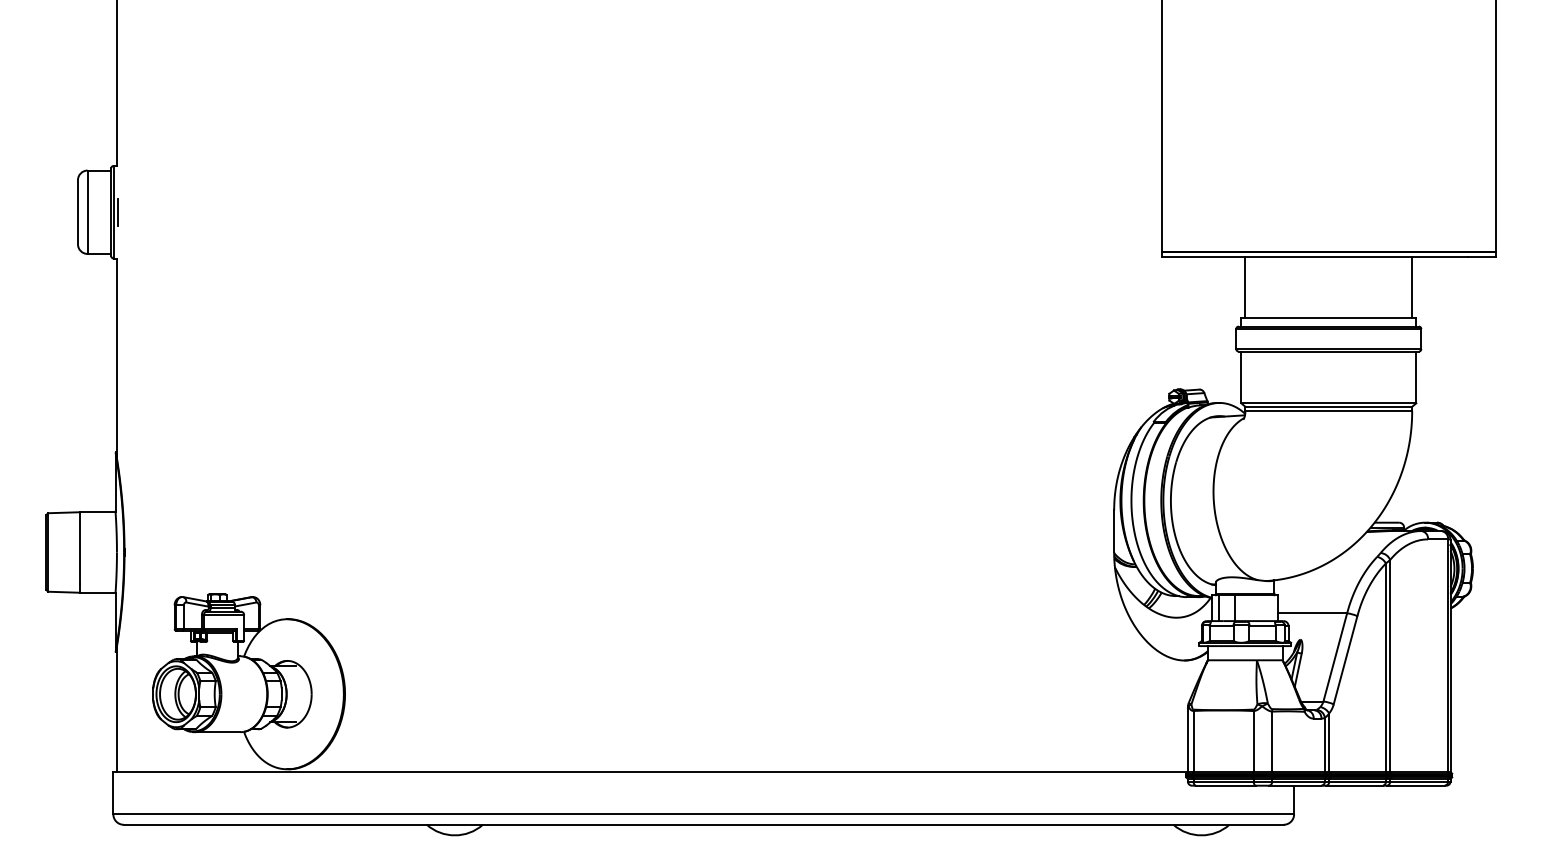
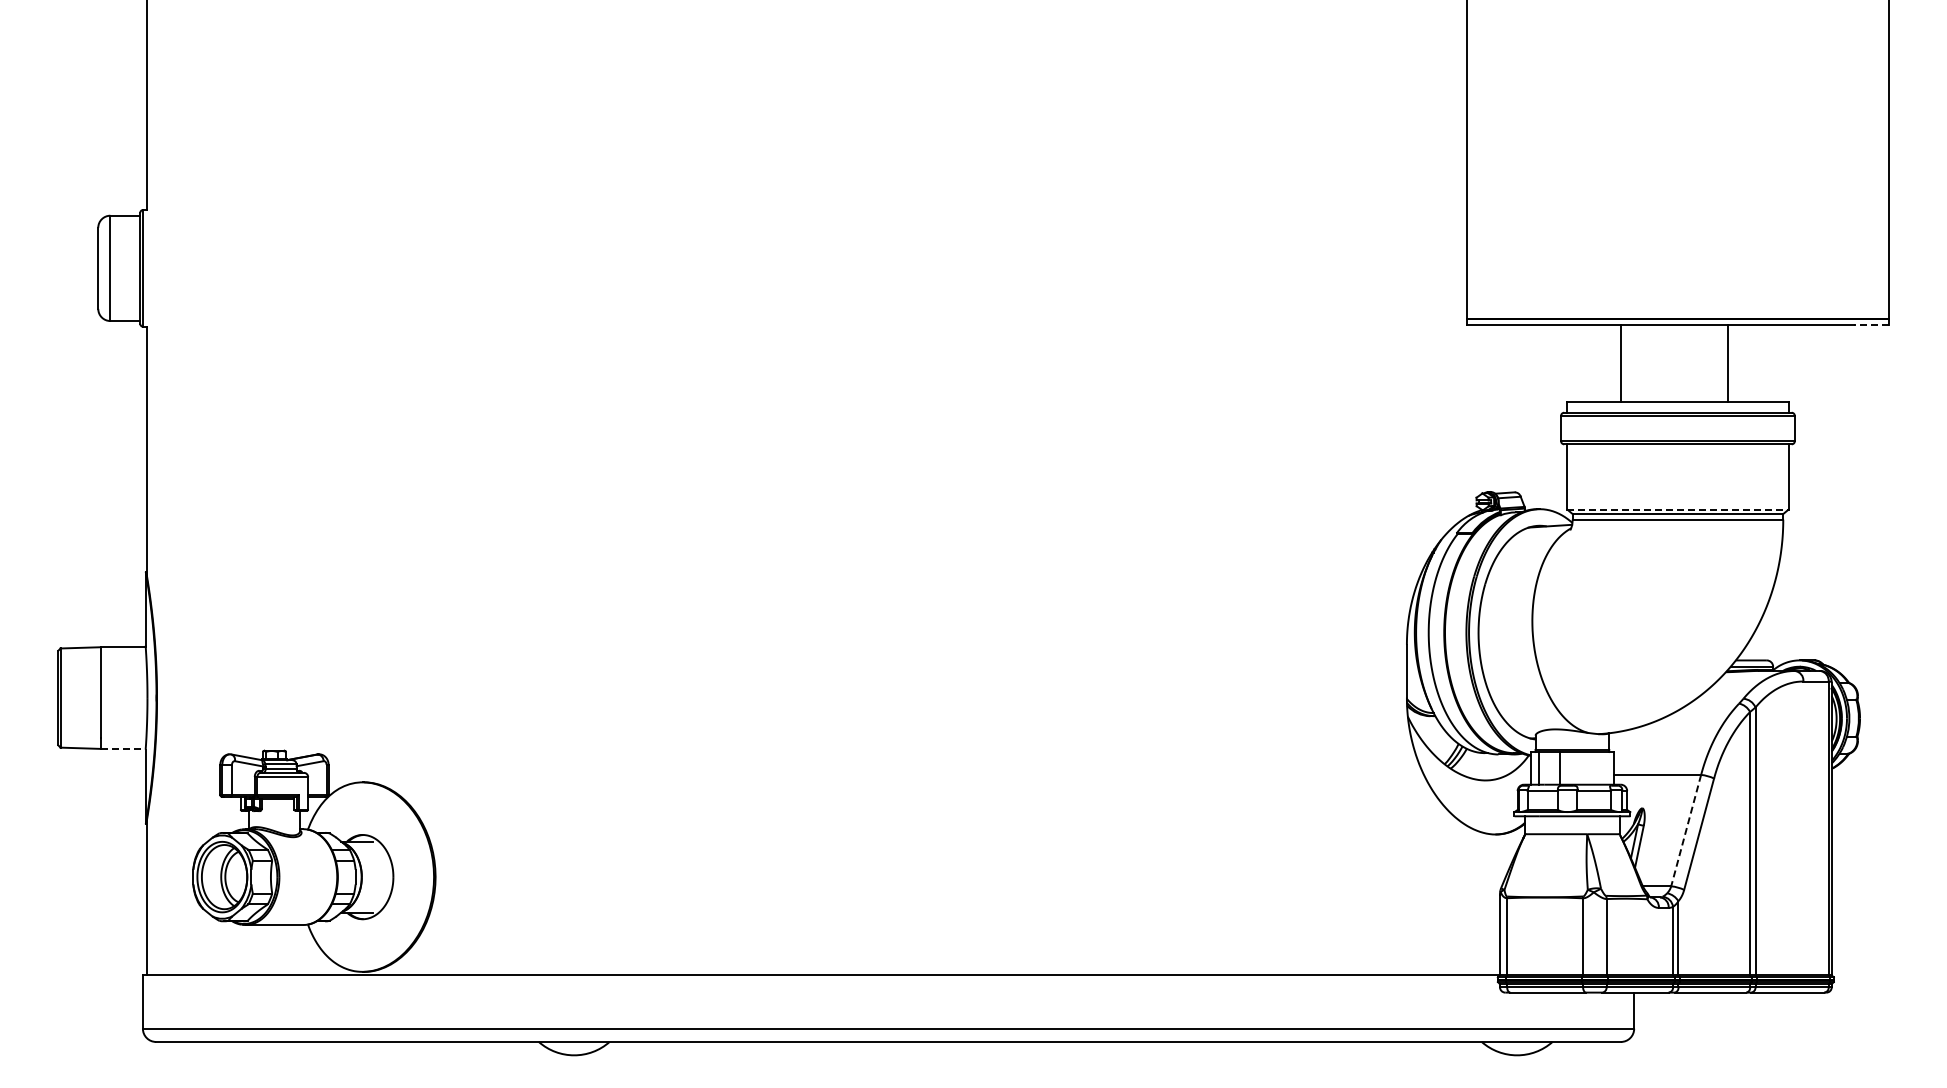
line: (118, 212) -> (149, 268), removed
line: (1481, 257) -> (1870, 325), solid -> dashed
line: (1245, 287) -> (1620, 363), moved
line: (1412, 287) -> (1728, 363), moved
line: (1328, 403) -> (1677, 509), solid -> dashed
line: (97, 592) -> (123, 748), solid -> dashed
line: (1335, 657) -> (1686, 830), solid -> dashed

